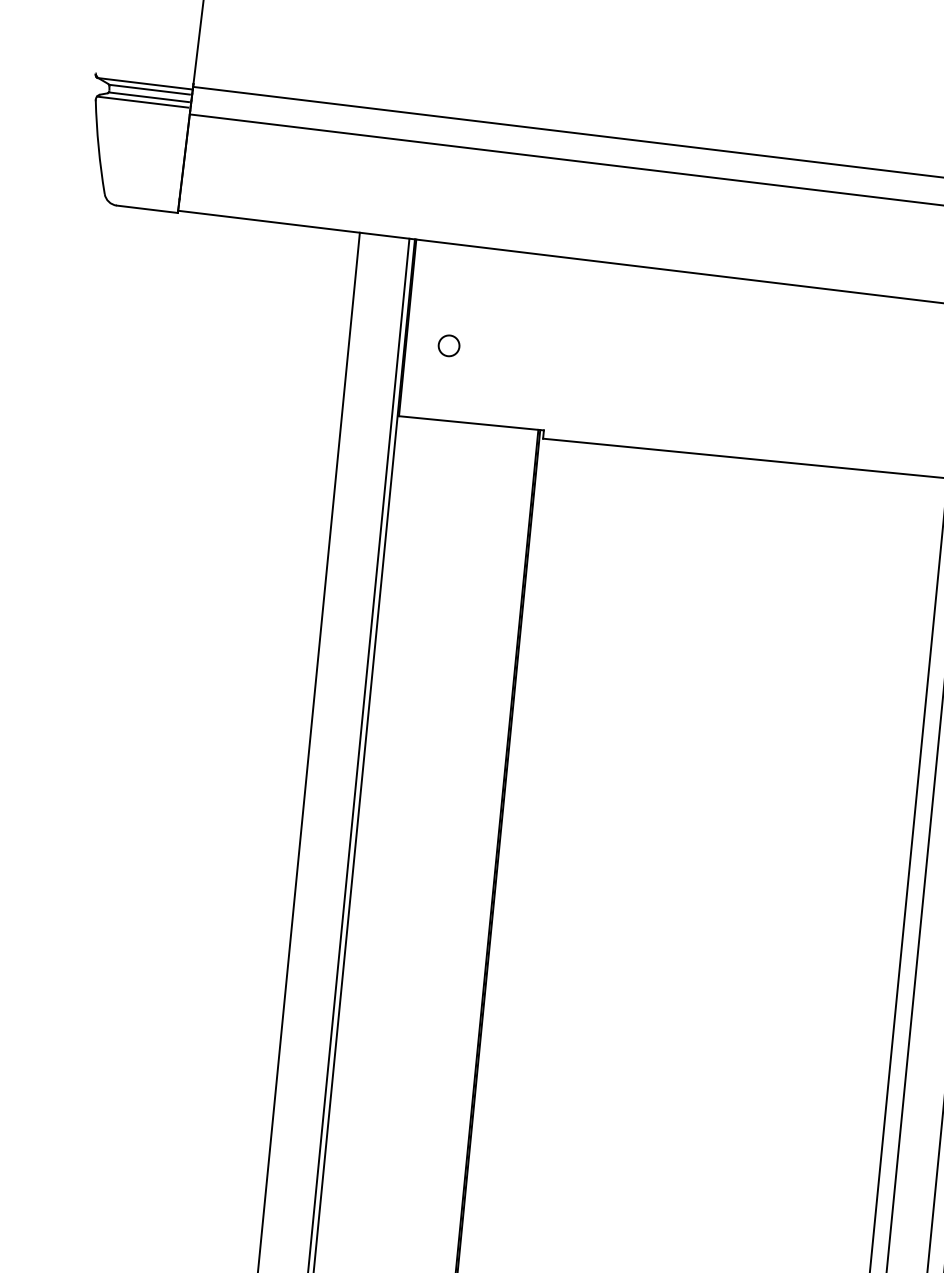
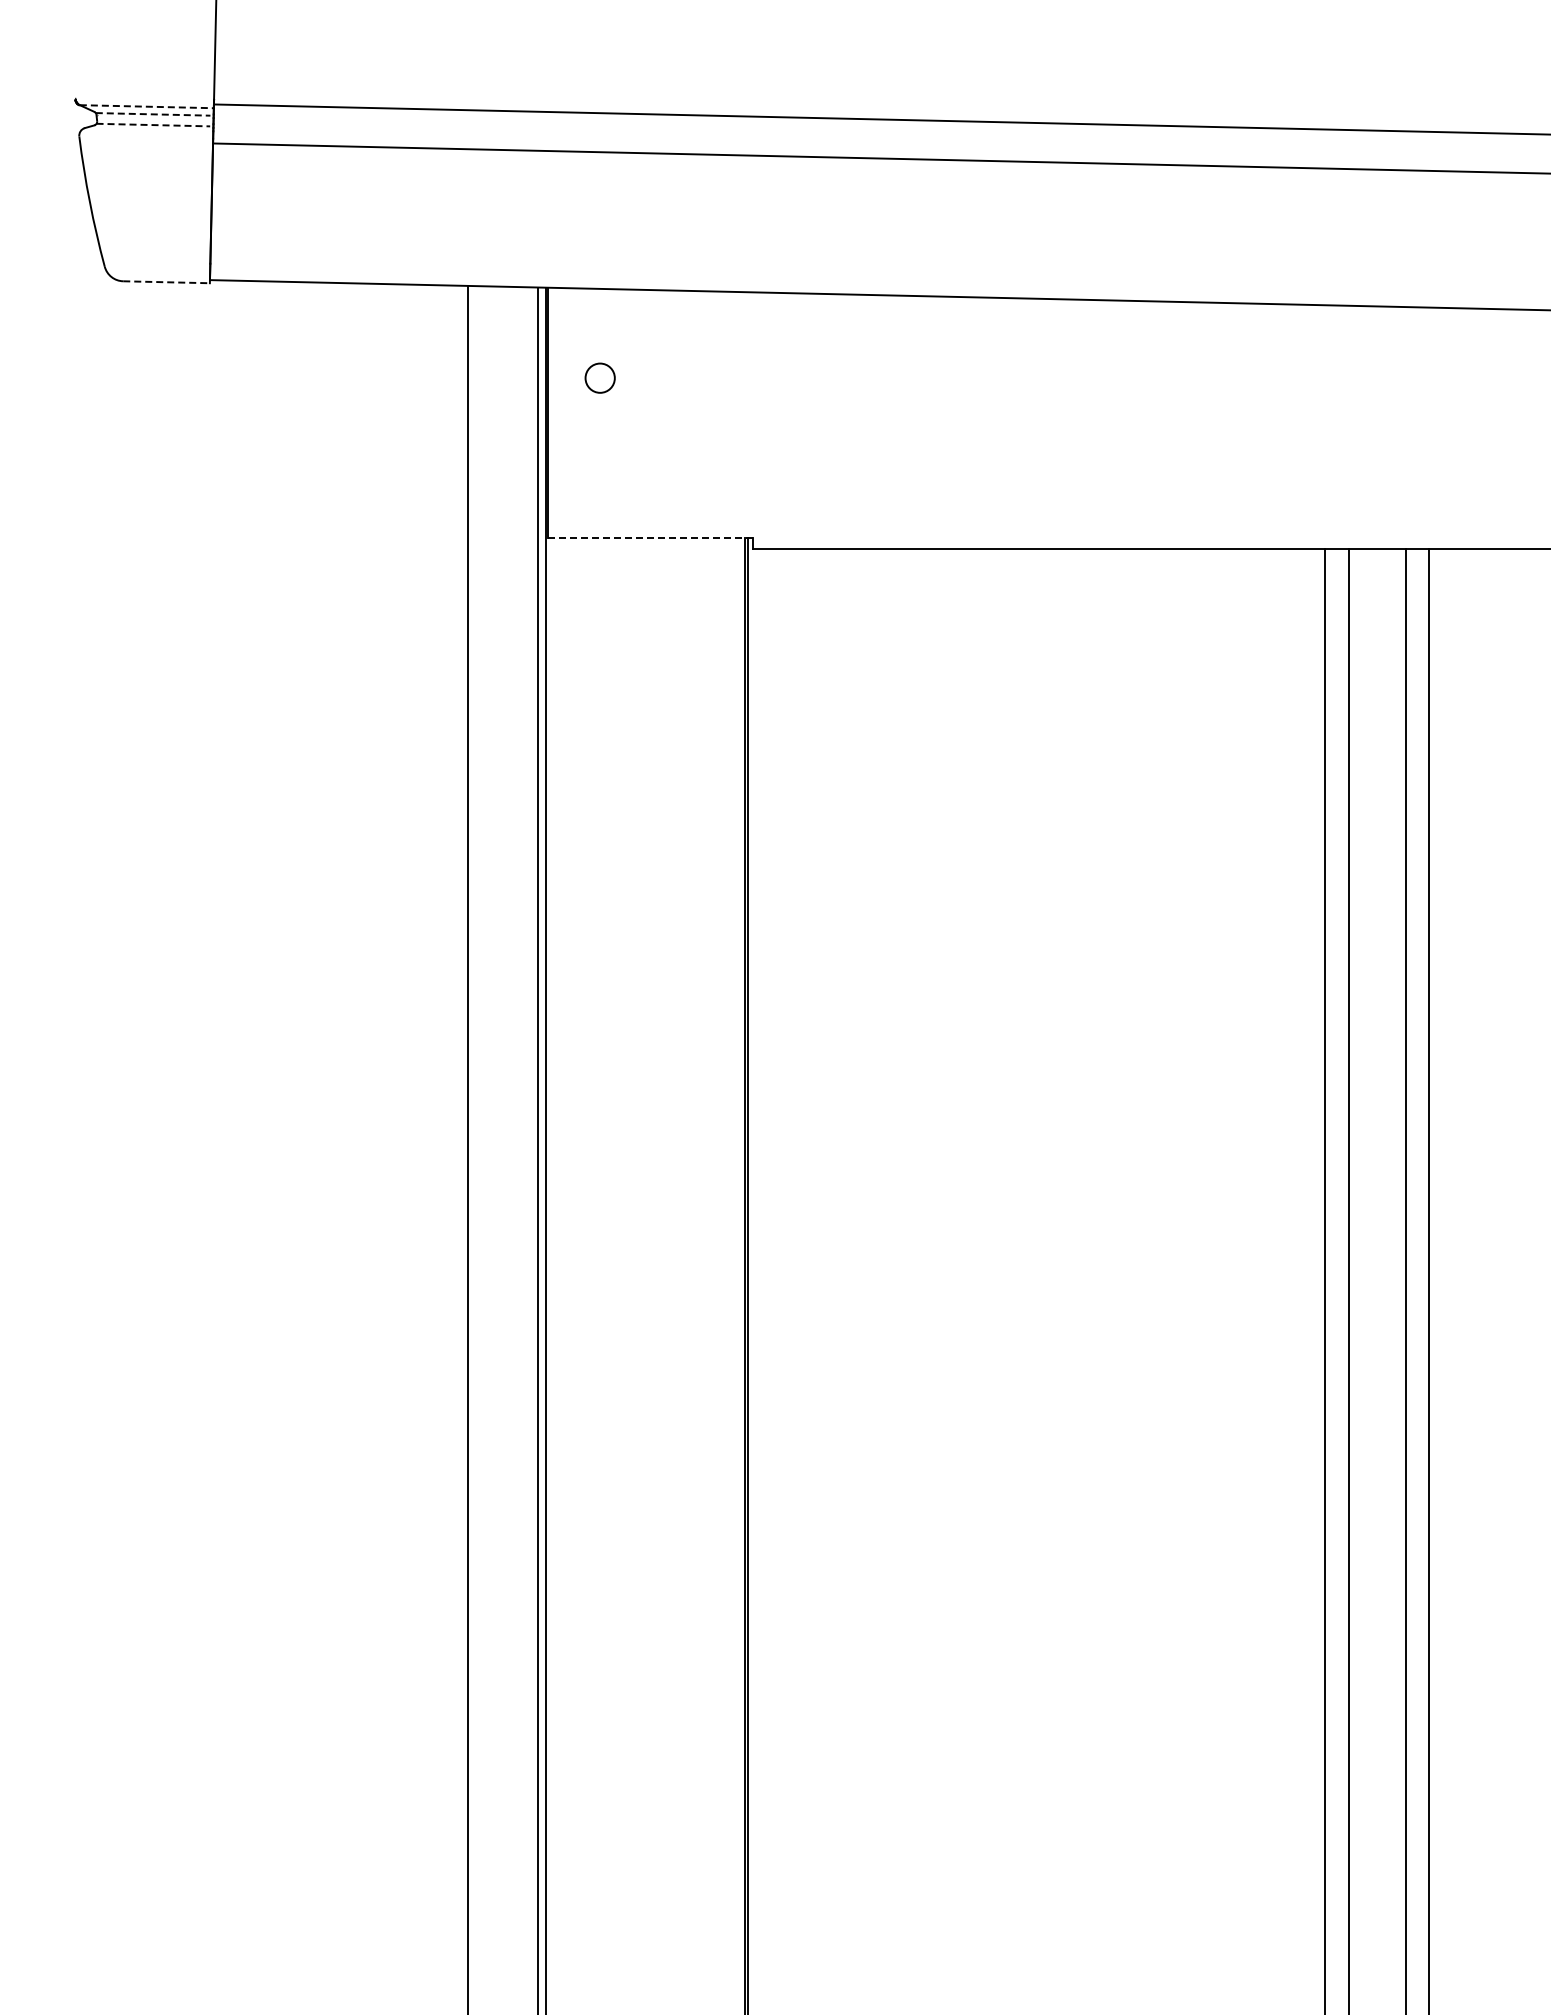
line: (146, 83) -> (147, 106), solid -> dashed
line: (149, 89) -> (153, 114), solid -> dashed
line: (148, 97) -> (153, 125), solid -> dashed
line: (142, 101) -> (144, 132), removed
line: (147, 209) -> (167, 282), solid -> dashed
circle: (448, 345) -> (599, 377), moved
line: (471, 423) -> (650, 537), solid -> dashed

